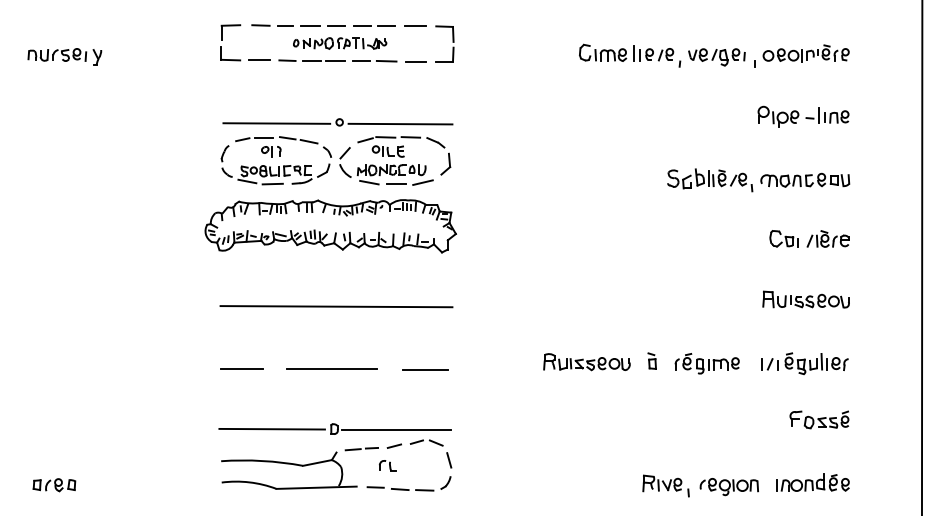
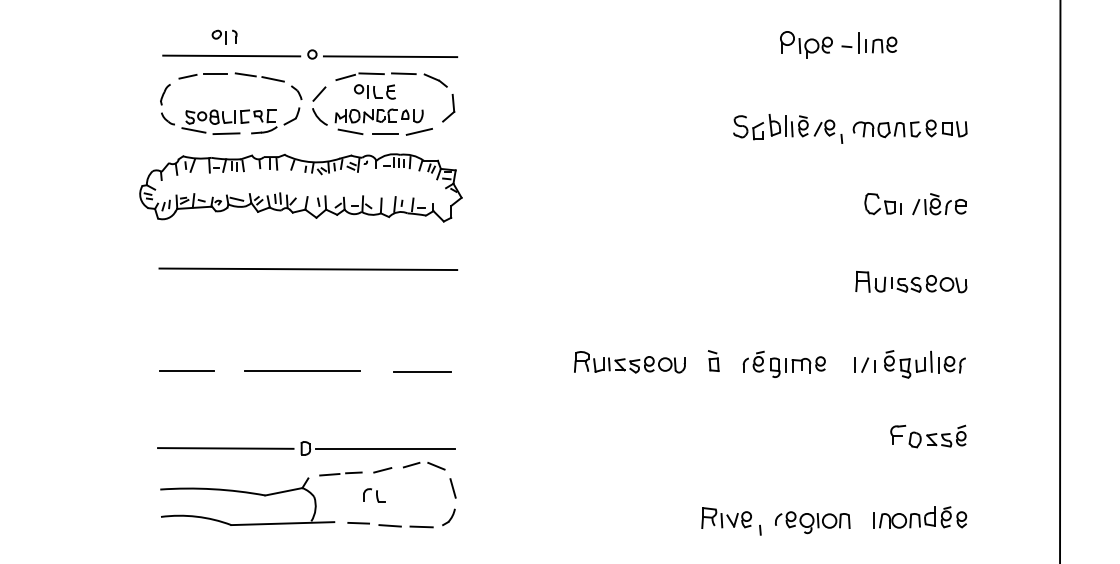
part: (803, 116) -> (838, 44), moved
part: (271, 151) -> (224, 36), moved
line: (336, 306) -> (308, 269), moved

